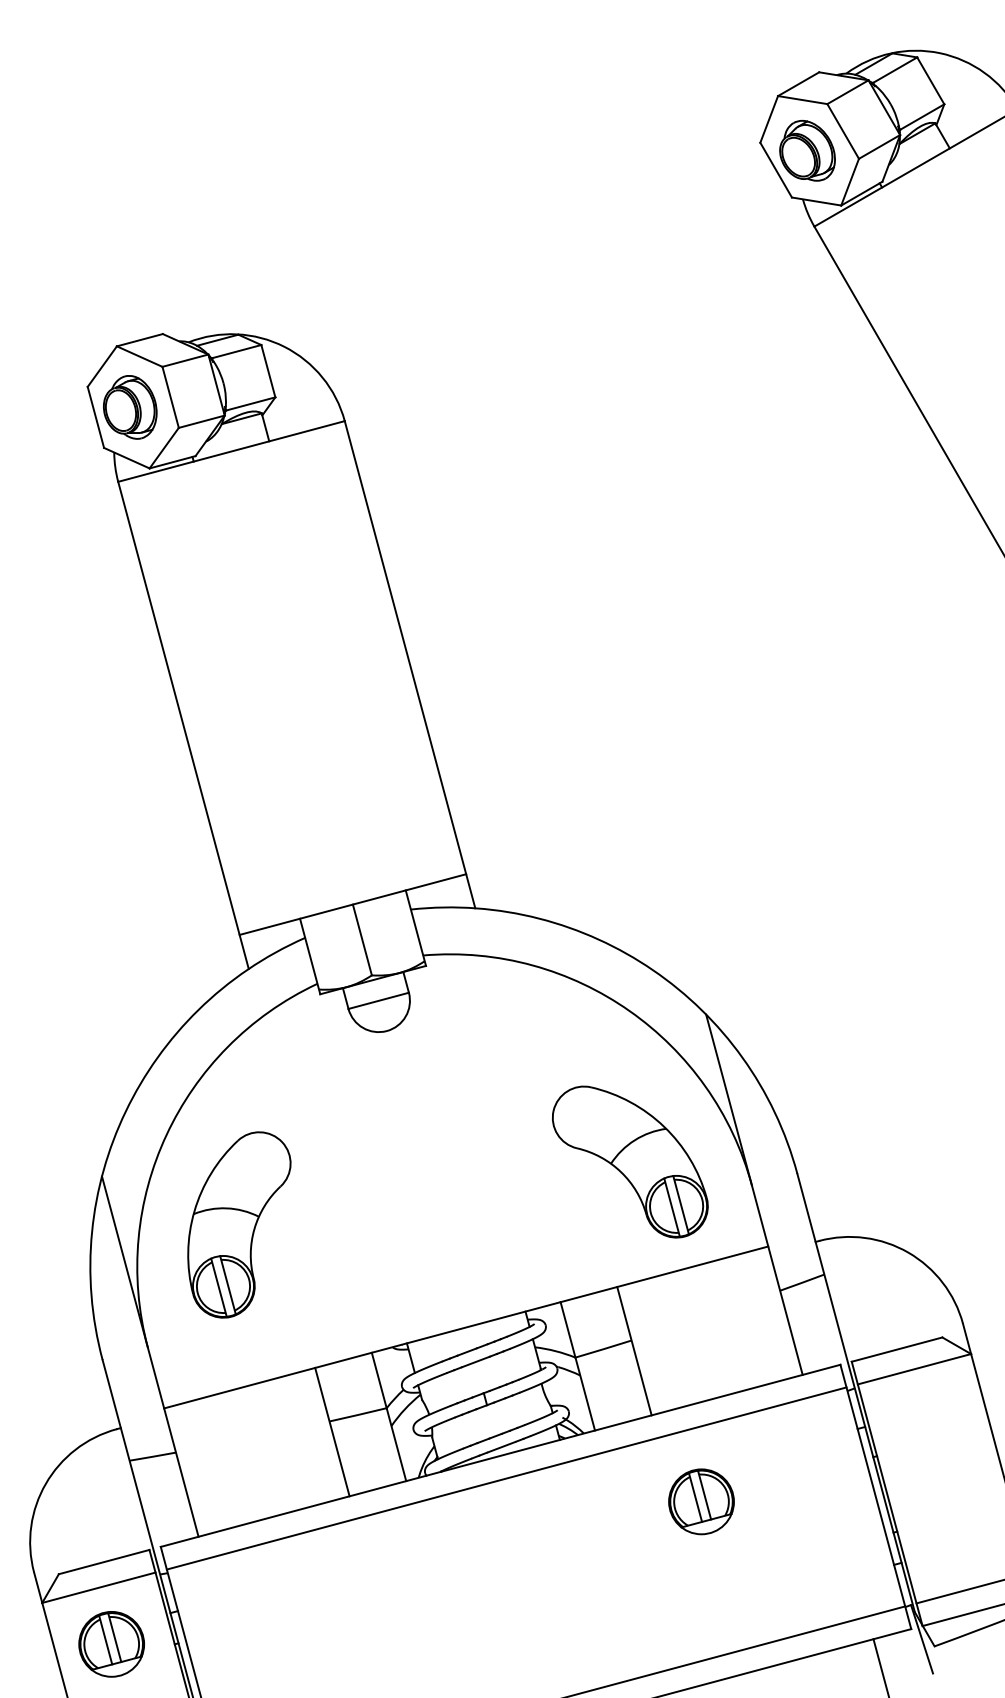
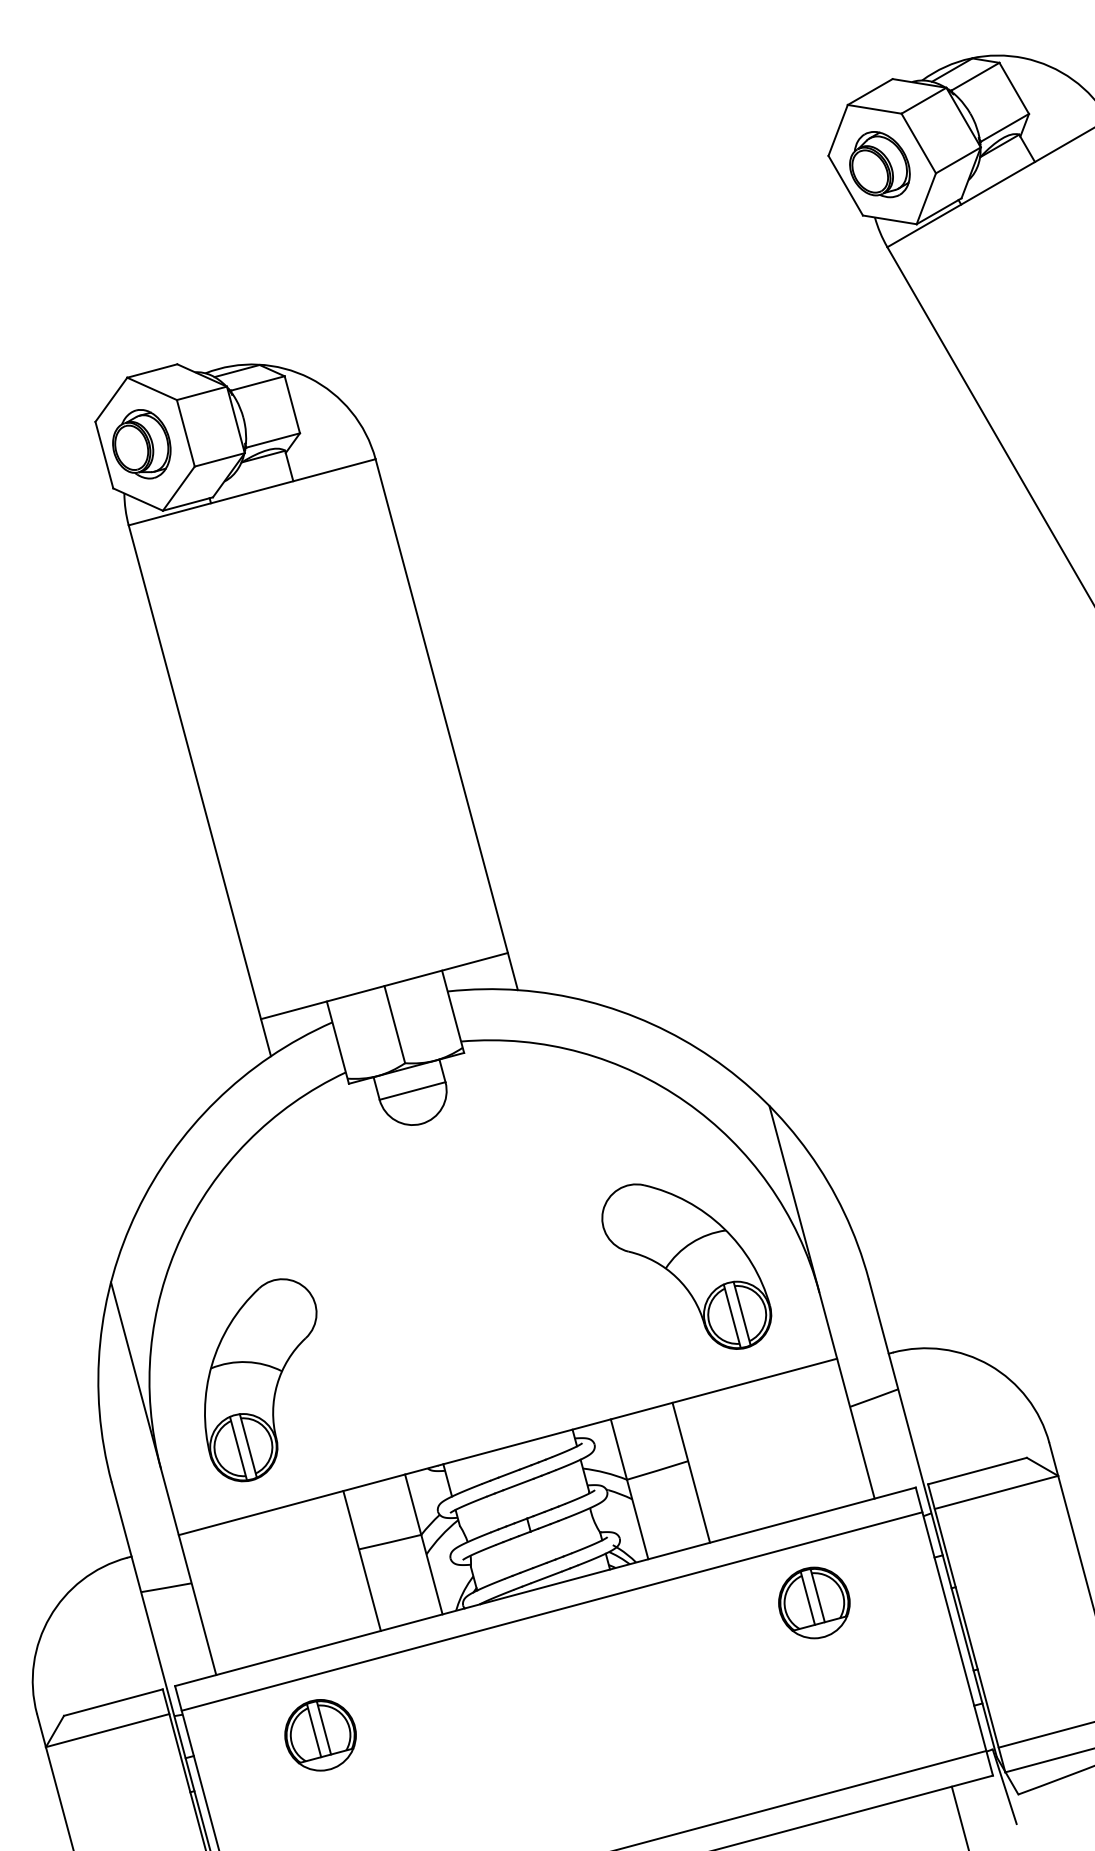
part: (239, 1225) -> (260, 1380), moved
part: (701, 1501) -> (814, 1602), moved
part: (111, 1644) -> (320, 1735), moved

